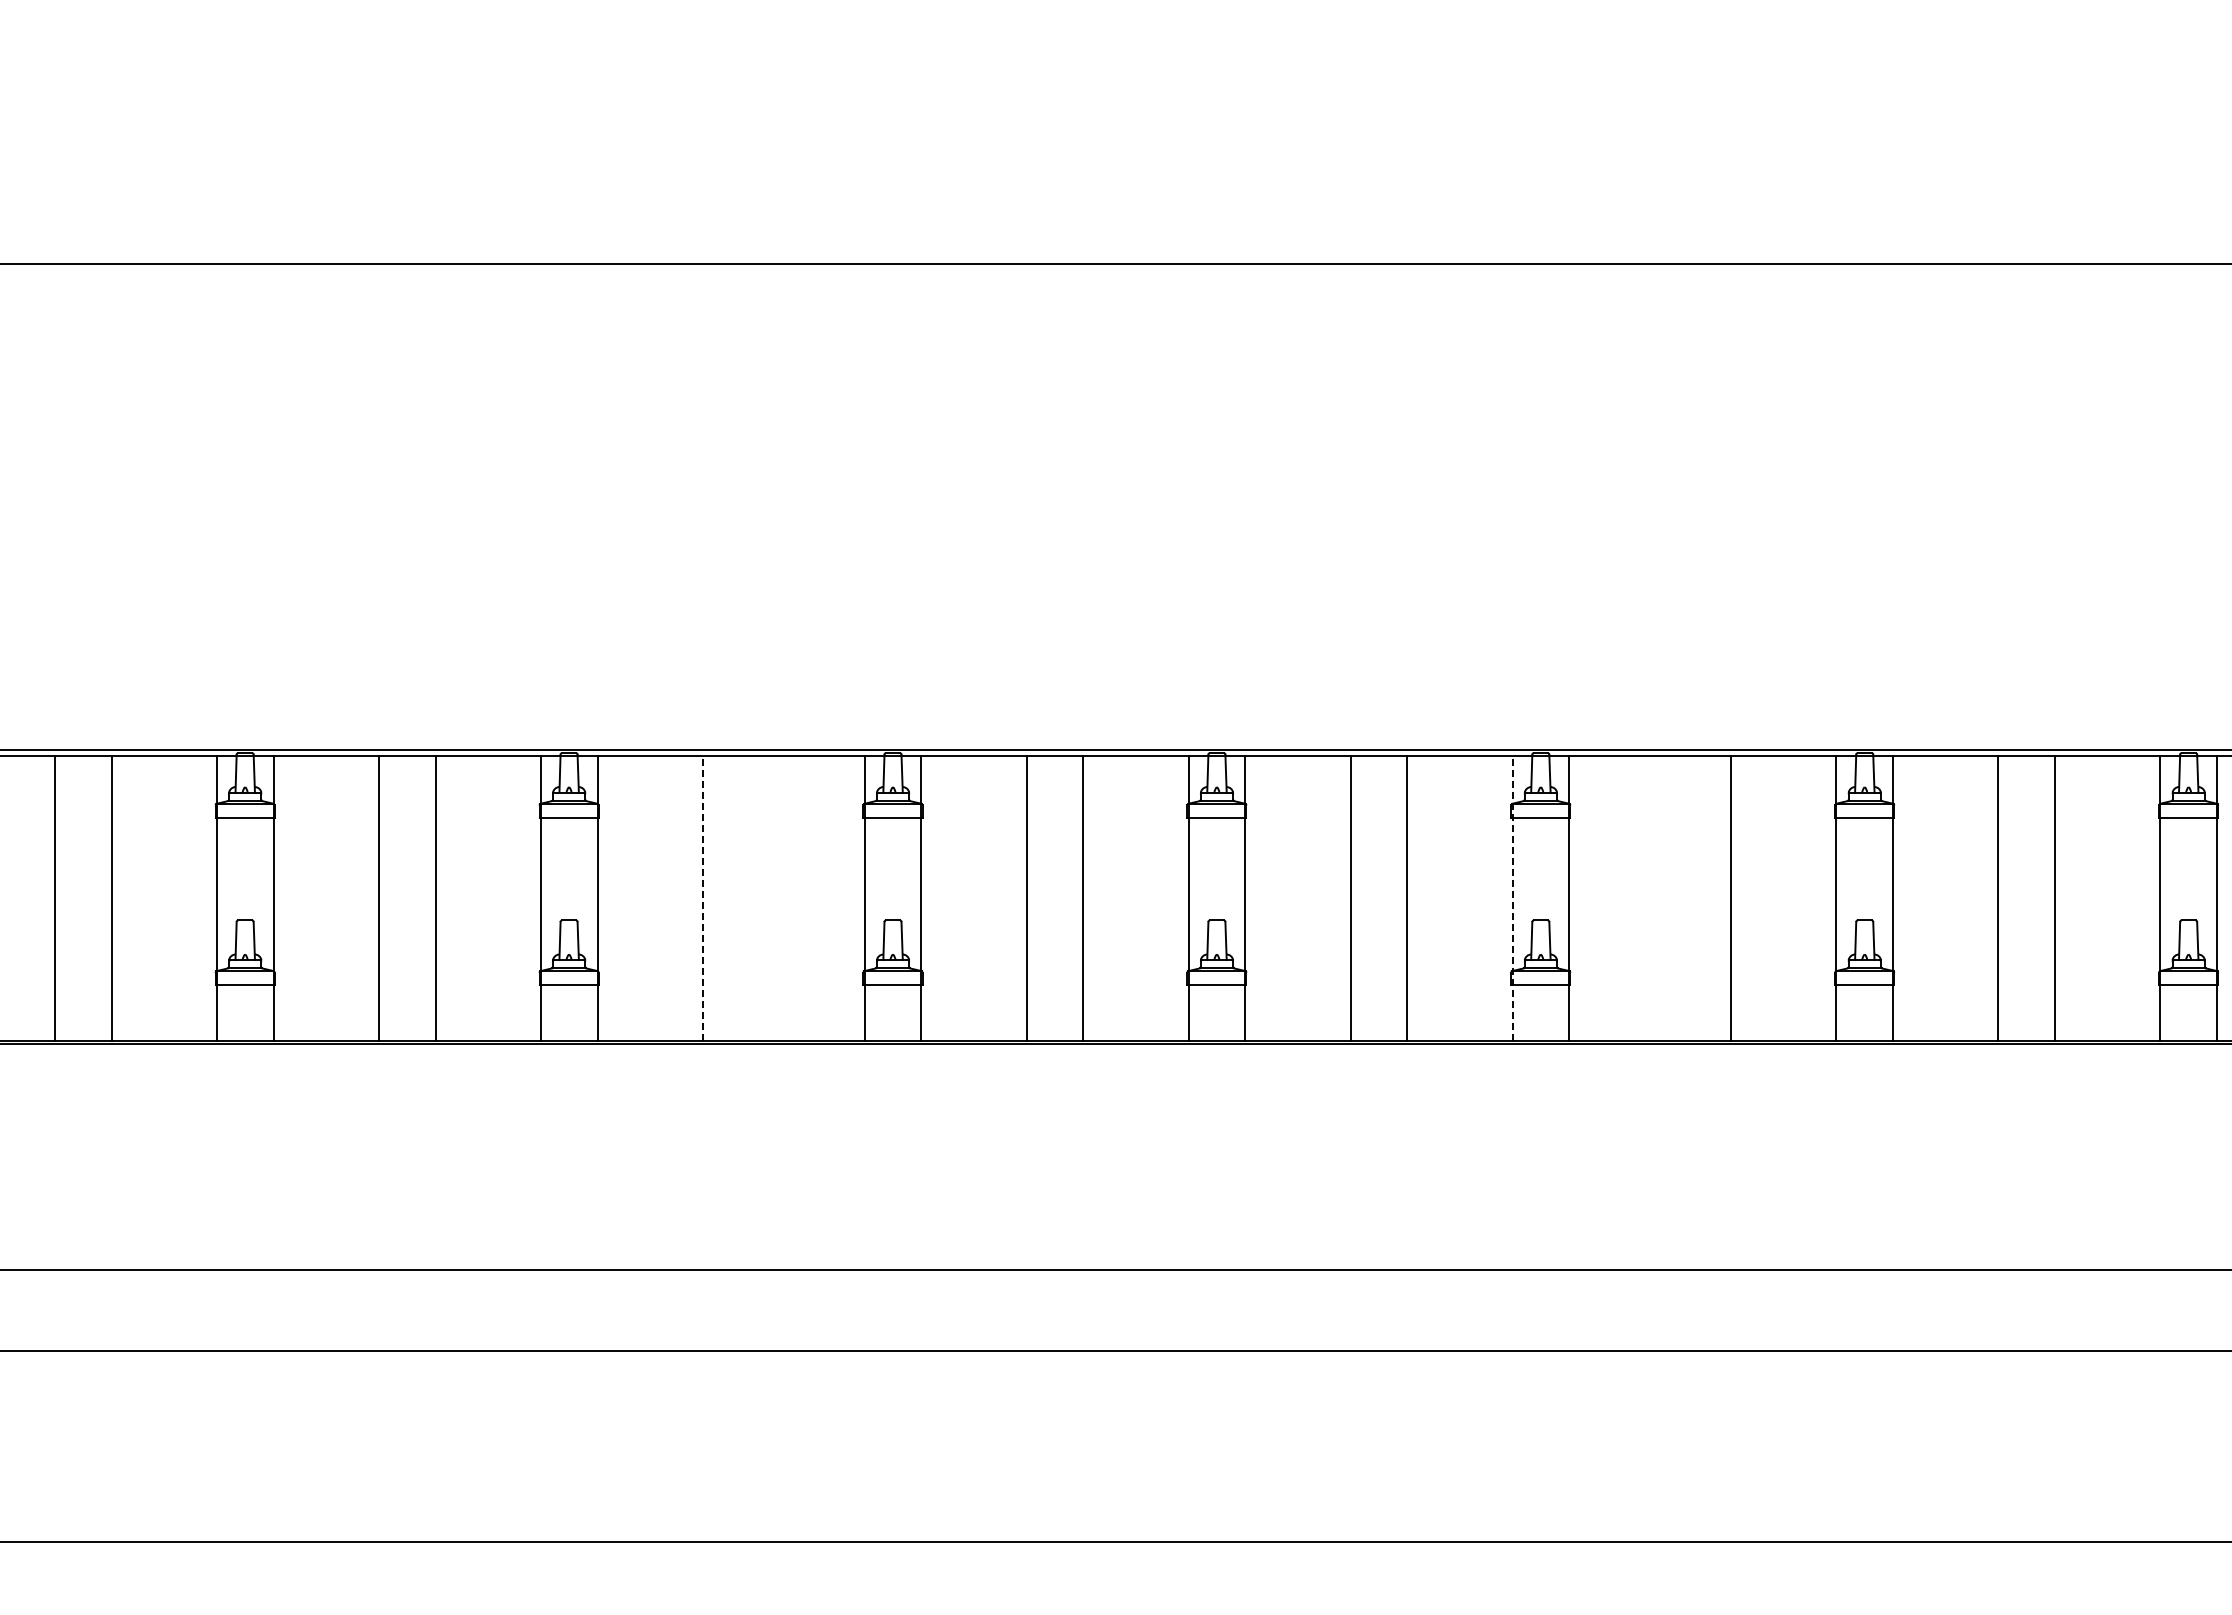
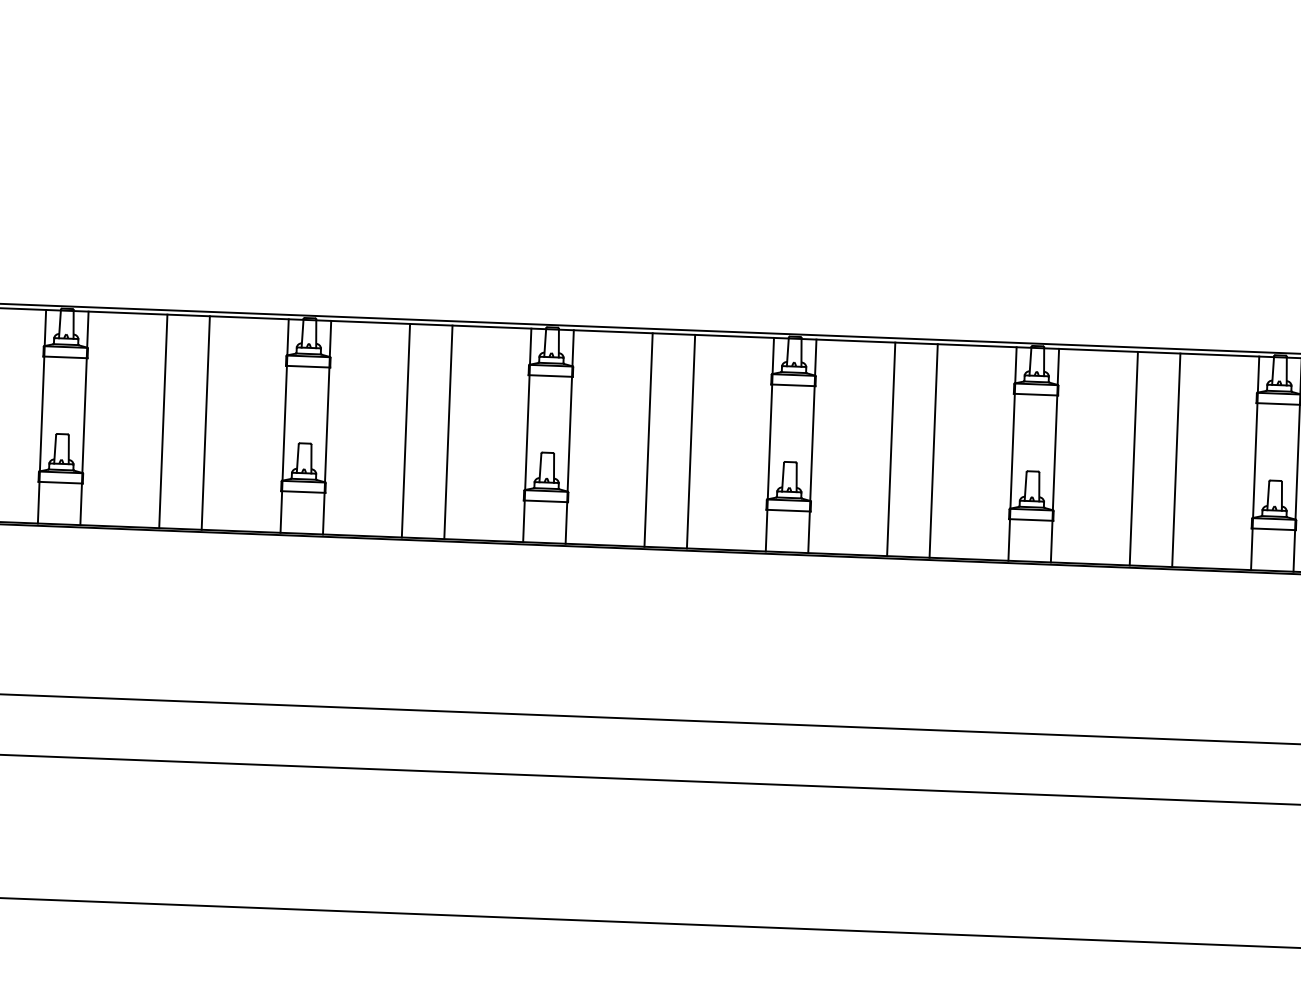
line: (759, 897) -> (448, 431), added
line: (1674, 897) -> (1133, 458), added
line: (702, 898) -> (405, 430), dashed -> solid
line: (1512, 898) -> (1012, 454), dashed -> solid

